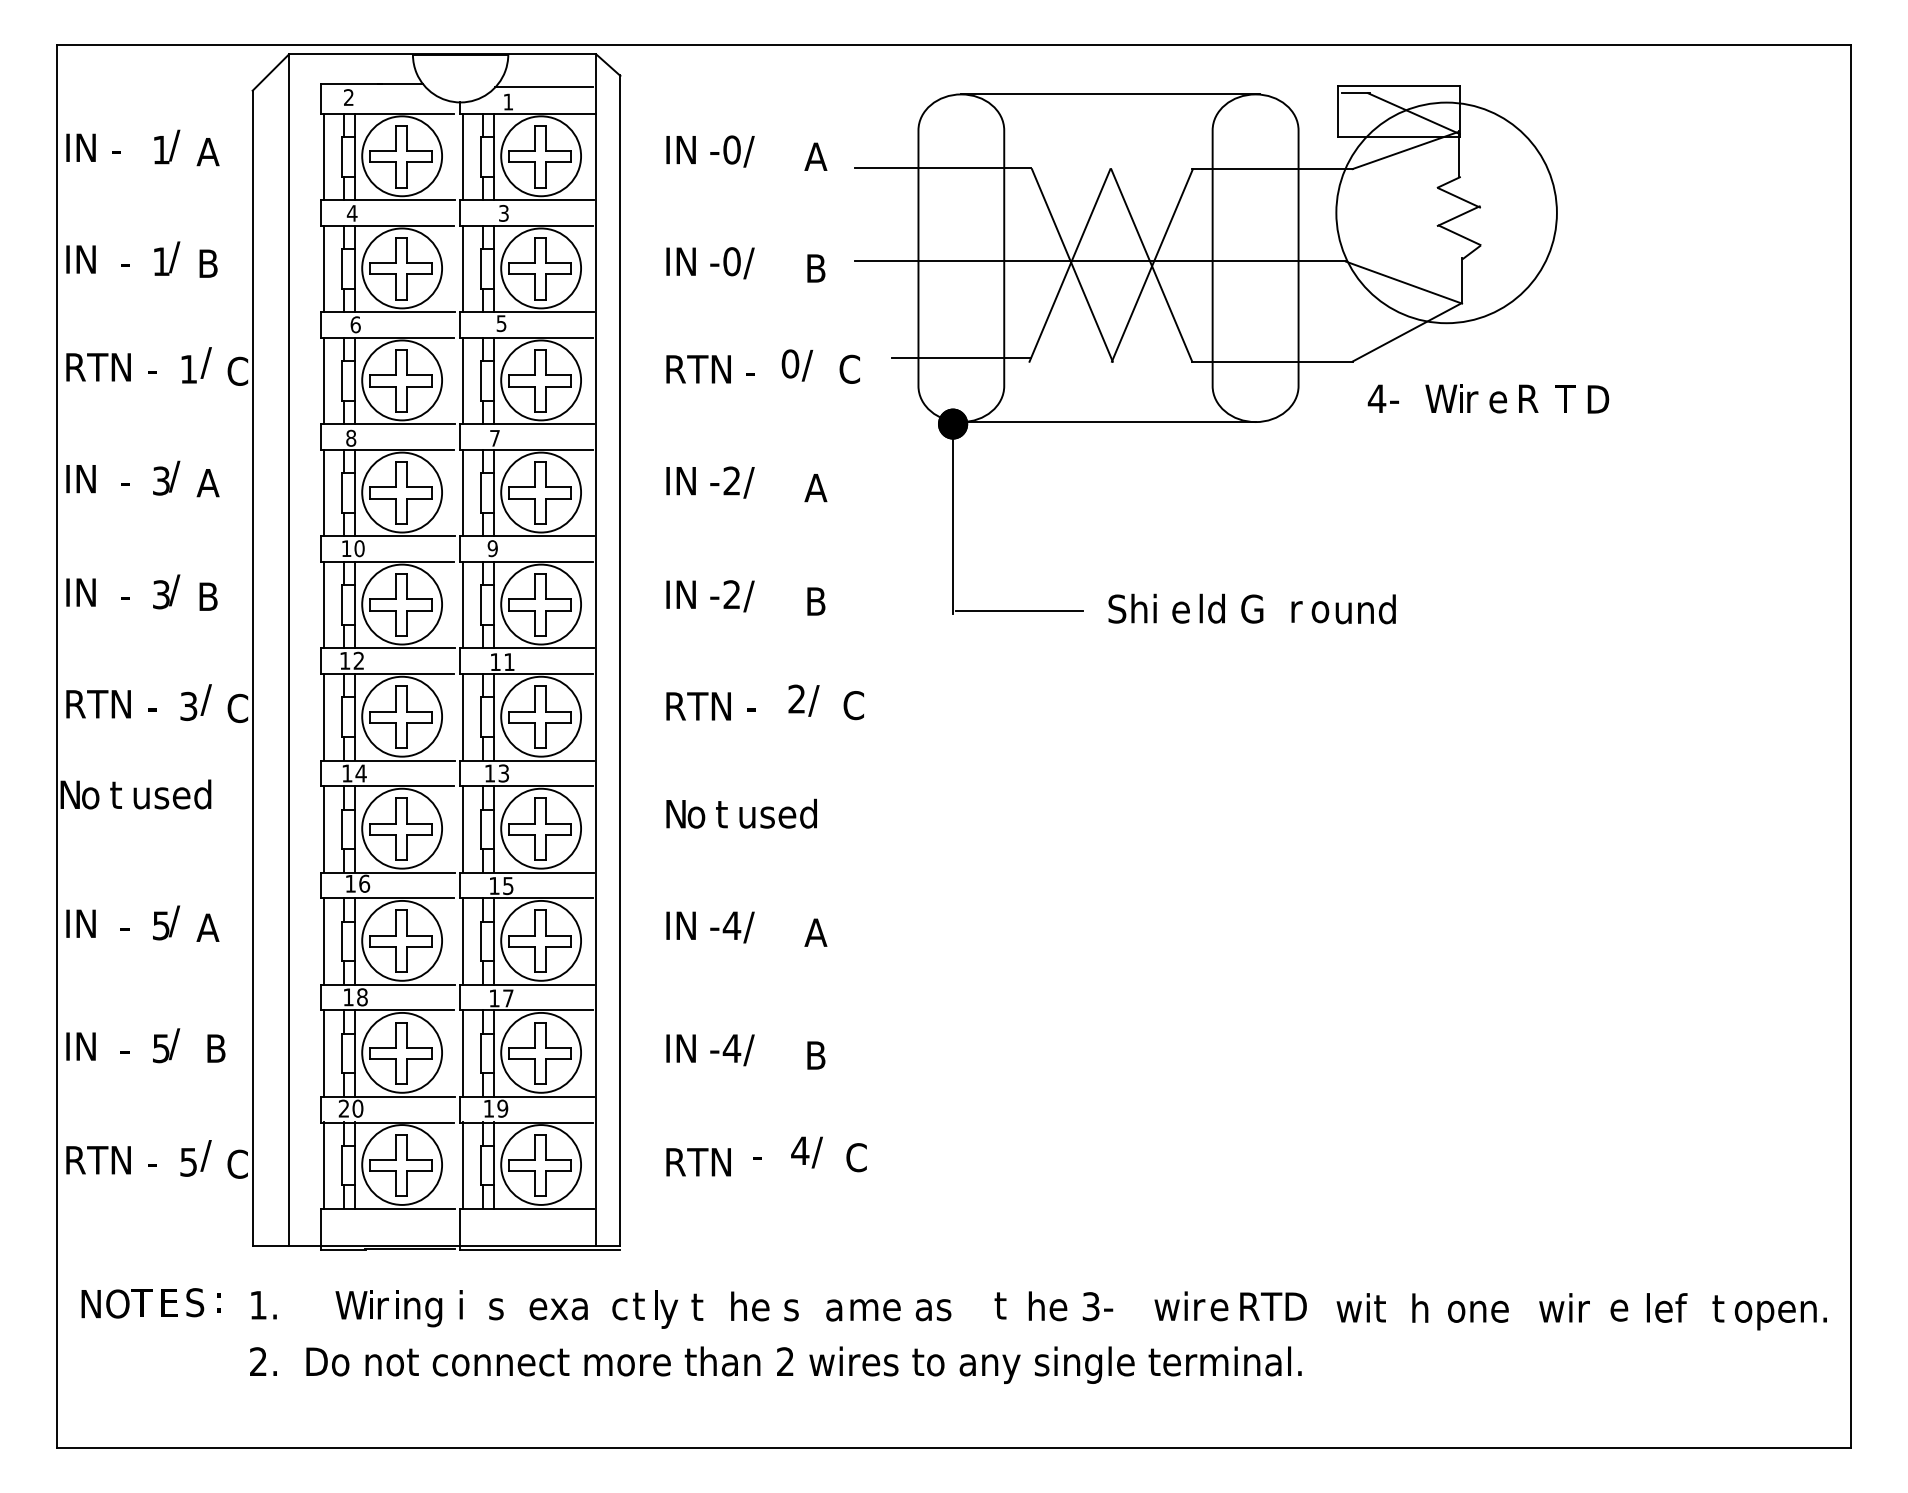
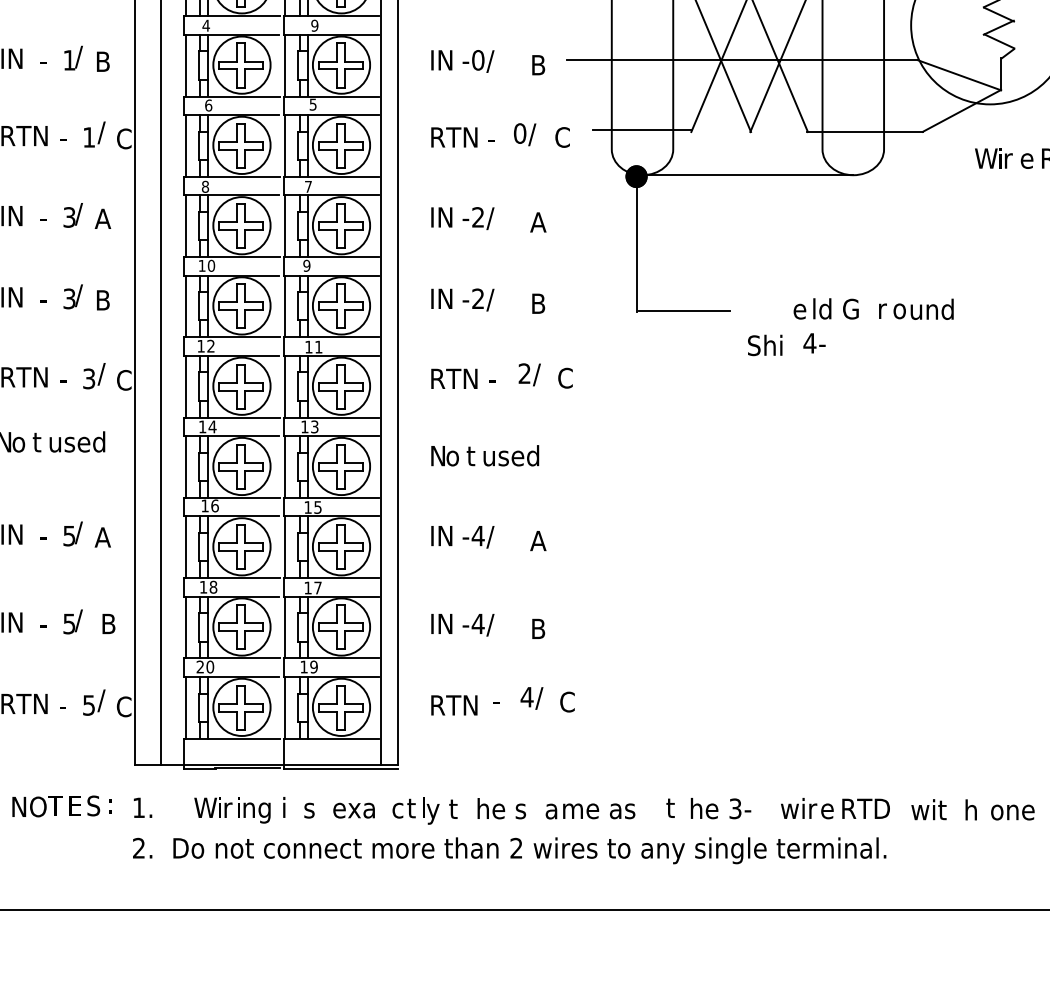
text: (503, 213) -> (314, 25), 3 -> 9
text: (1382, 398) -> (813, 343), moved
text: (1132, 608) -> (765, 345), moved

